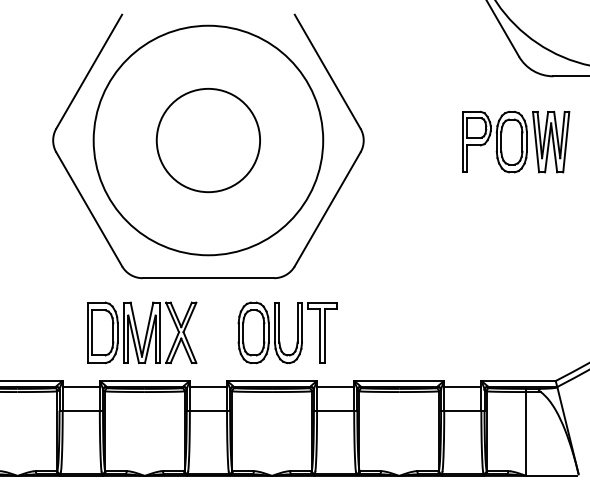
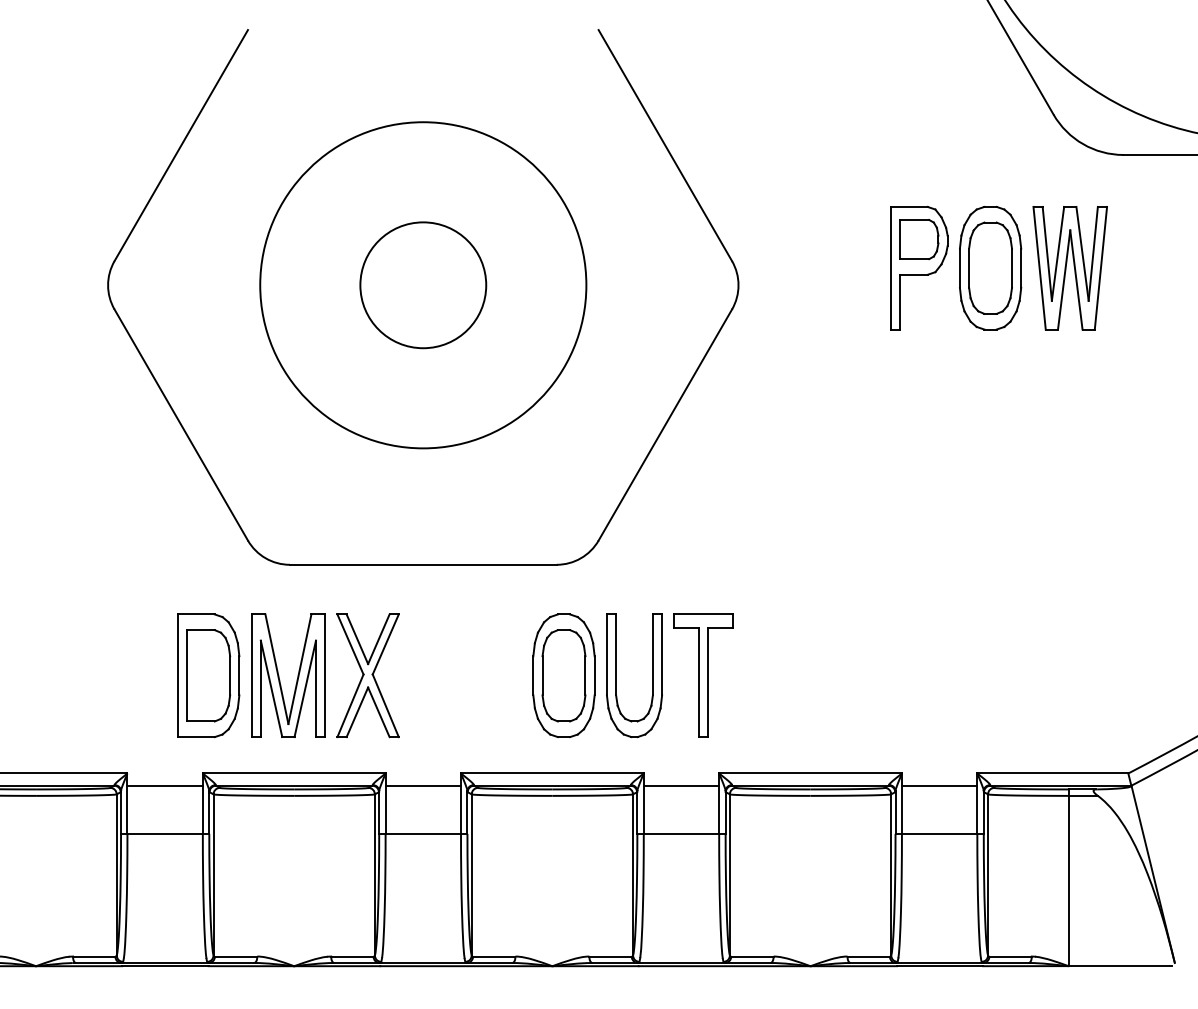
circle: (208, 140) -> (423, 285), size x0.6
circle: (208, 140) -> (423, 285), size x0.7
part: (516, 141) -> (999, 266), moved
part: (279, 332) -> (616, 675), moved

